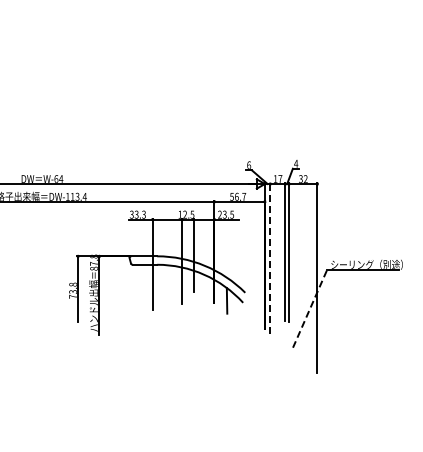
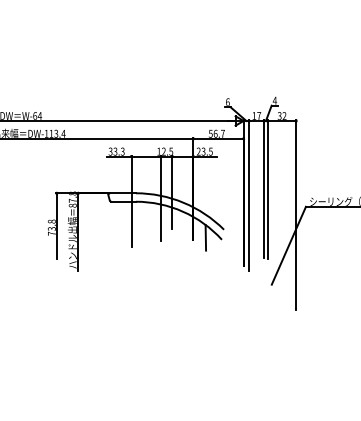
line: (270, 258) -> (249, 195), dashed -> solid
line: (310, 308) -> (289, 245), dashed -> solid

